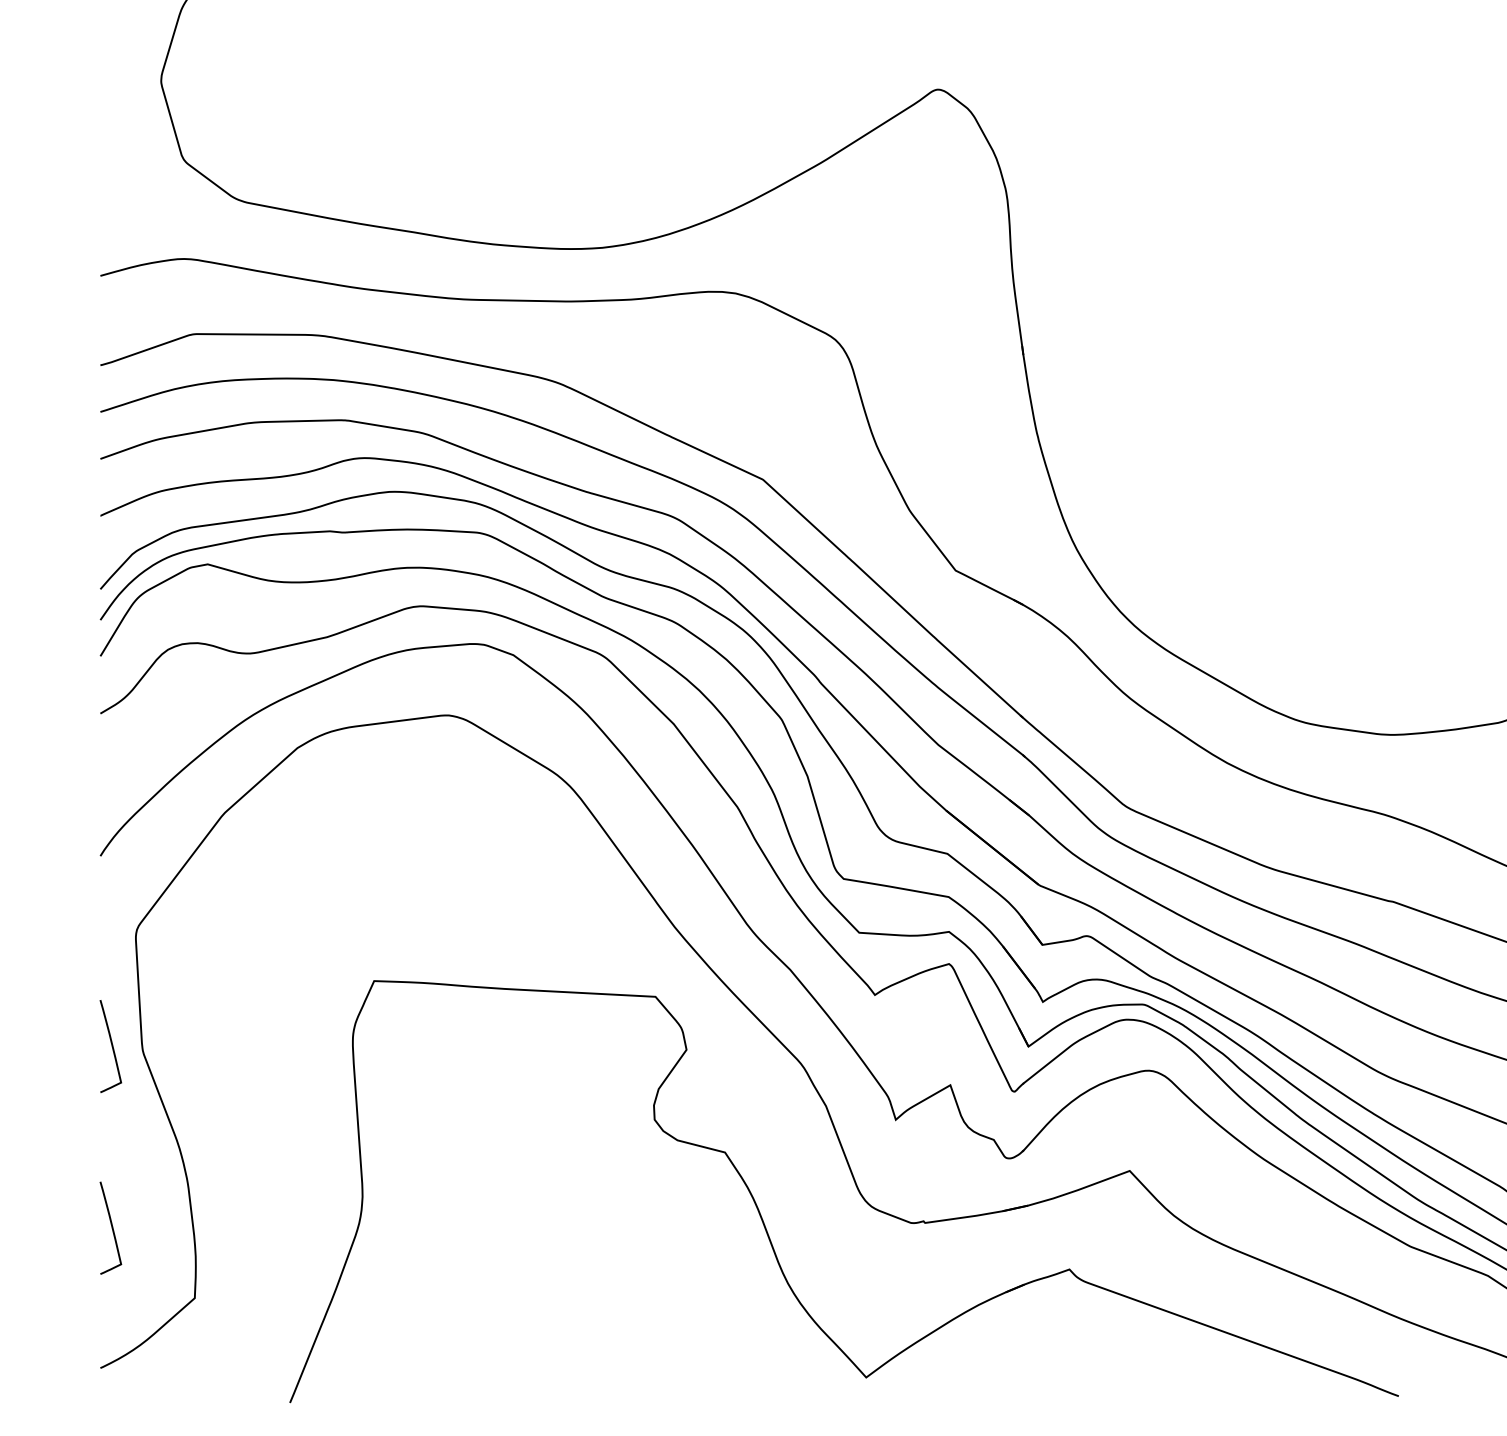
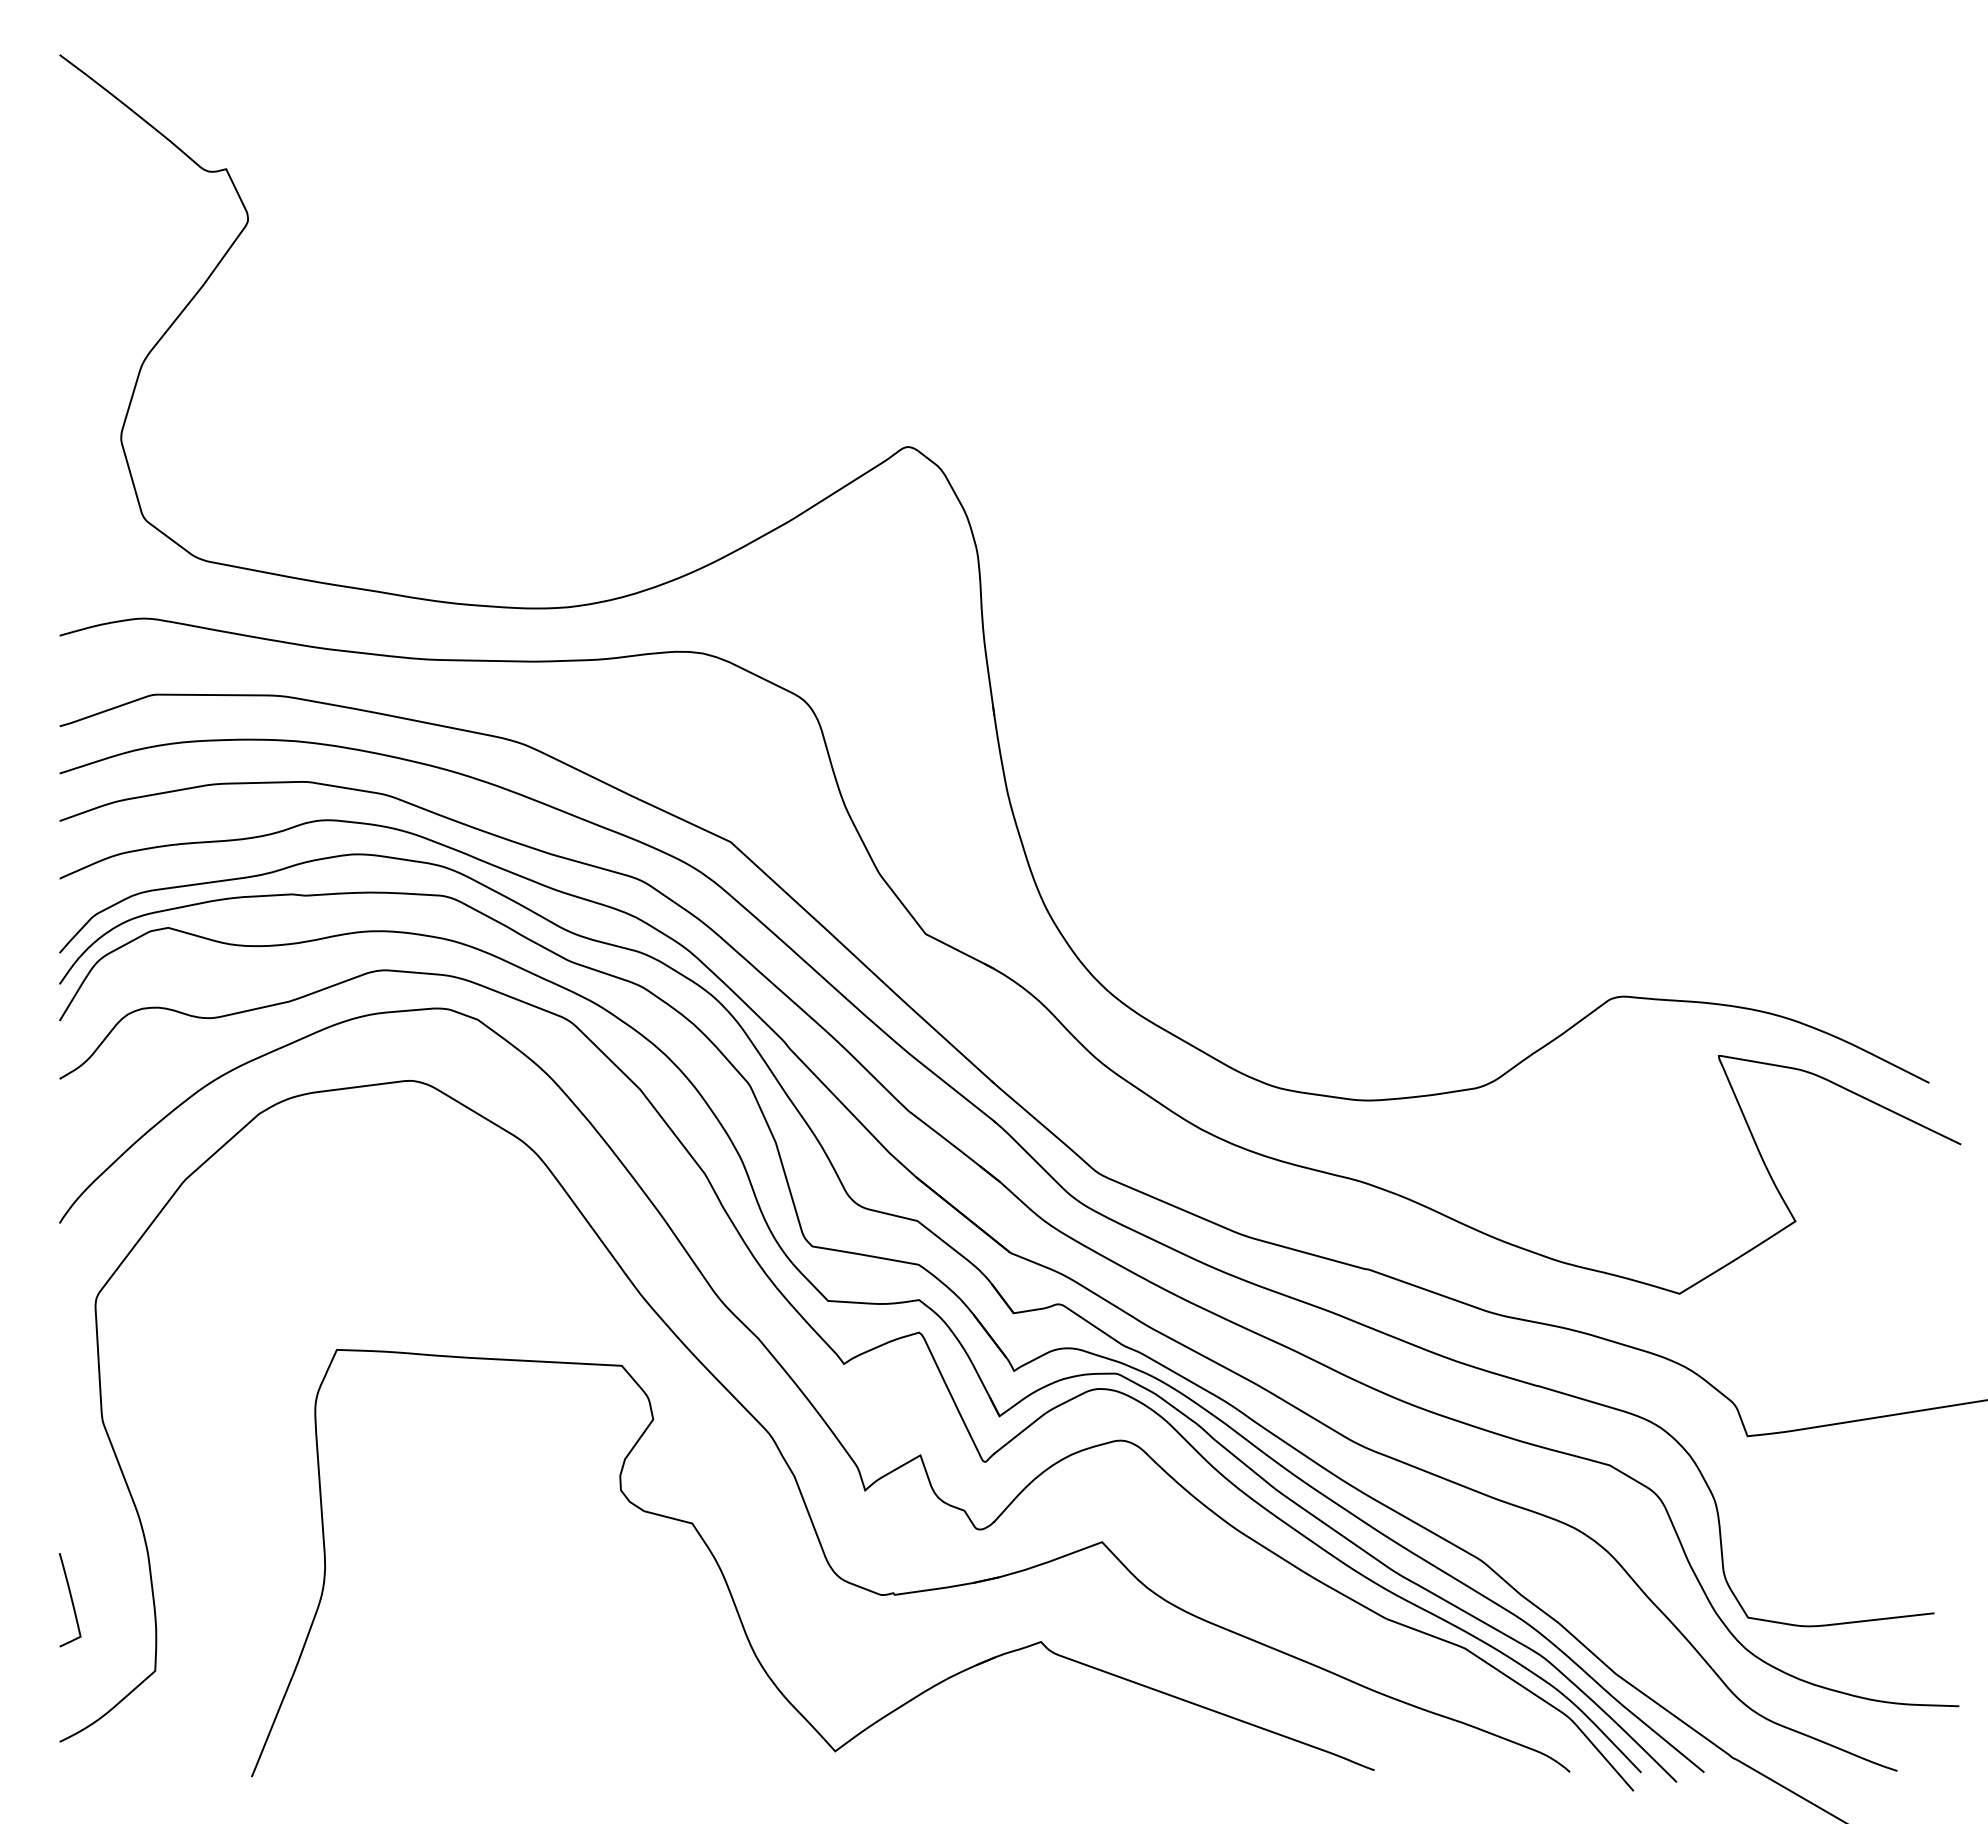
curve: (111, 1045) -> (70, 1415), removed

